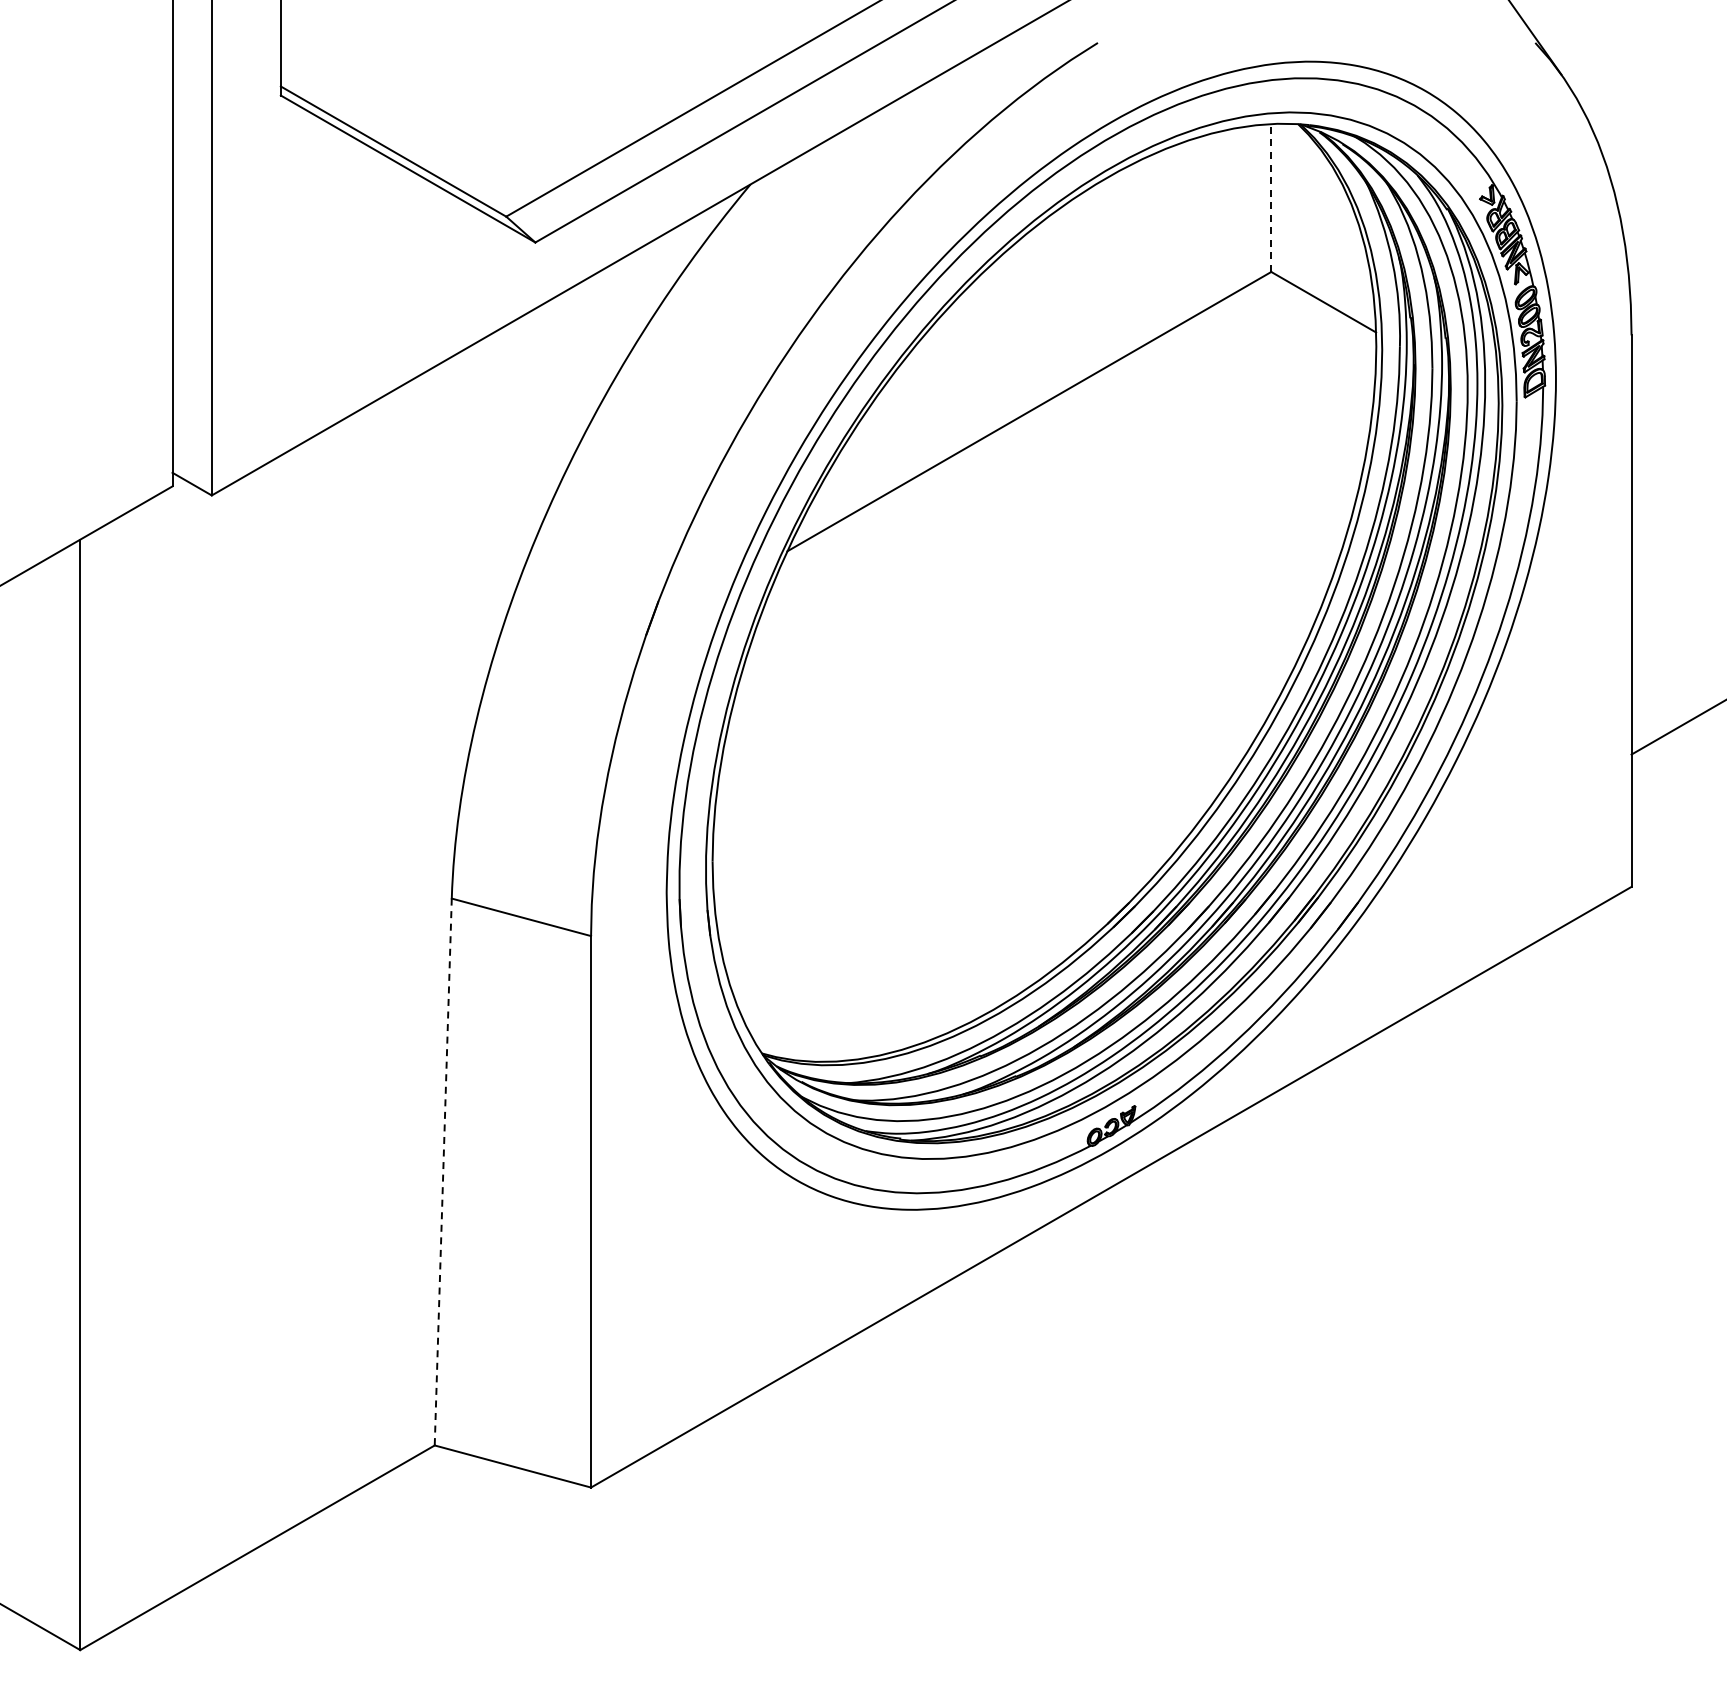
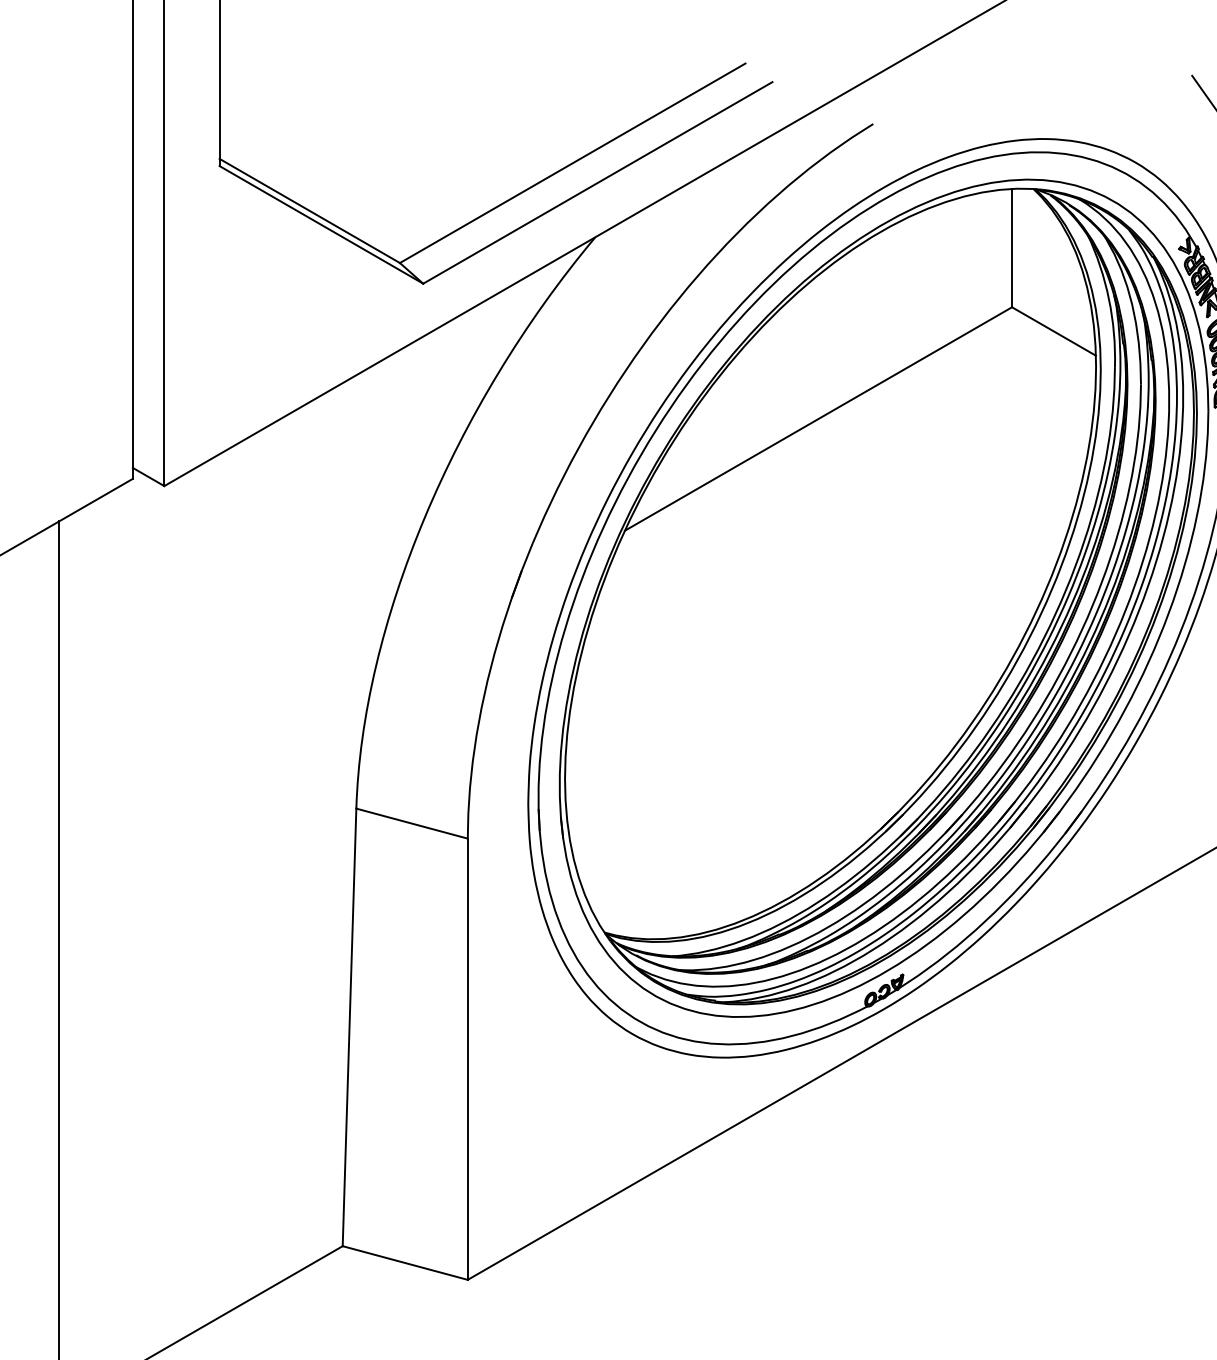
line: (1271, 198) -> (1012, 248), dashed -> solid
line: (443, 1172) -> (349, 1027), dashed -> solid

